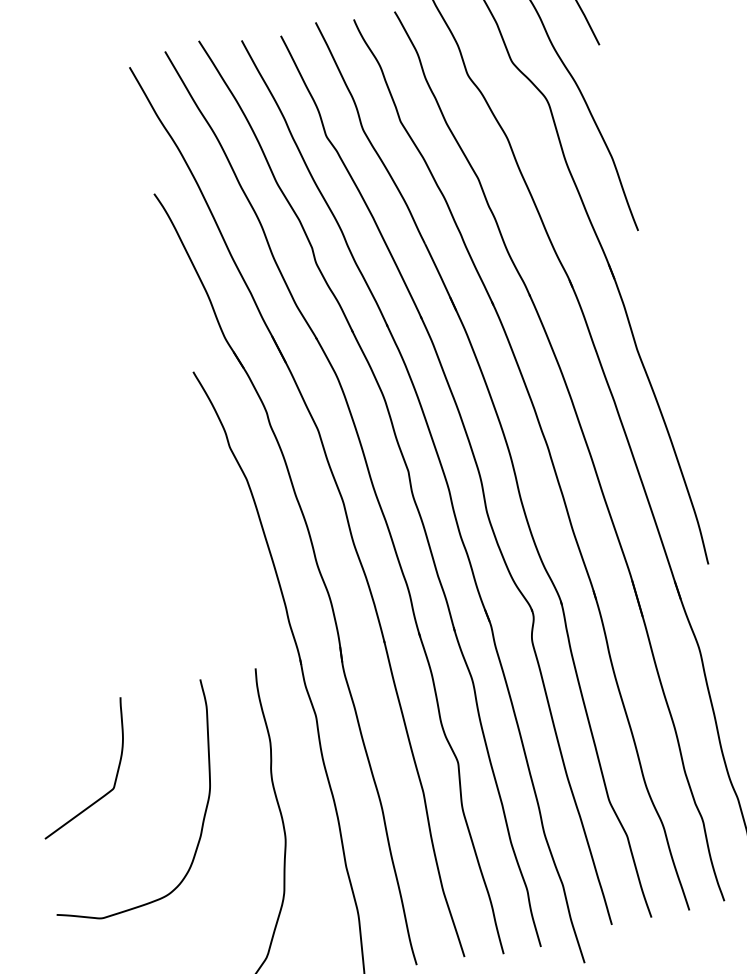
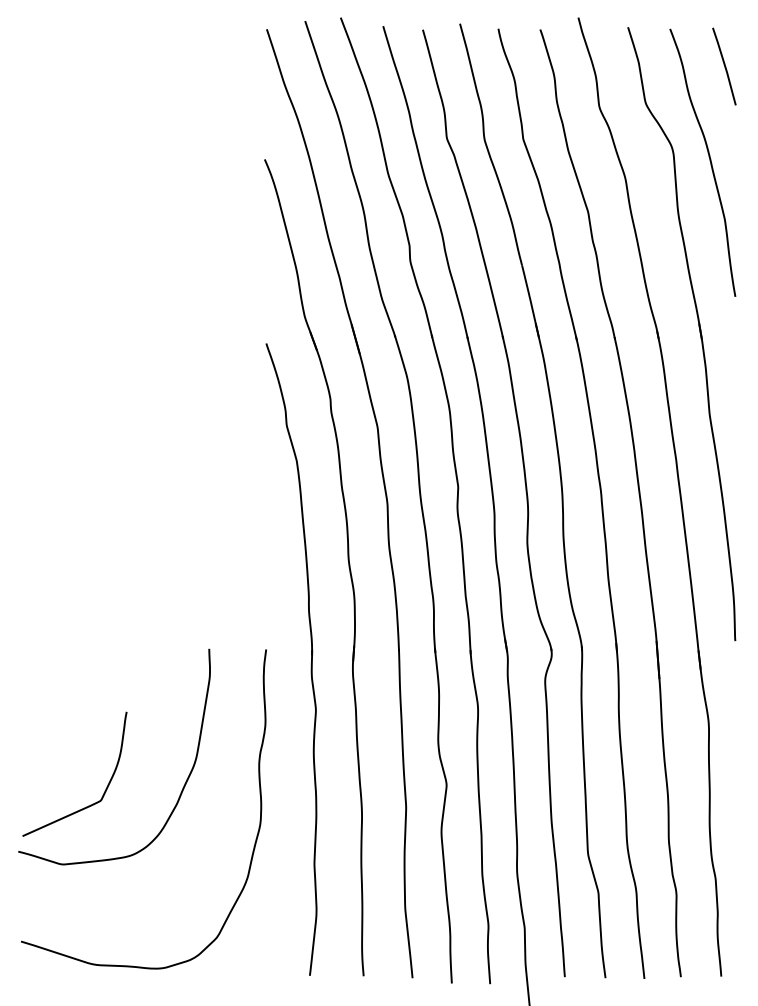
curve: (115, 775) -> (105, 788), moved

